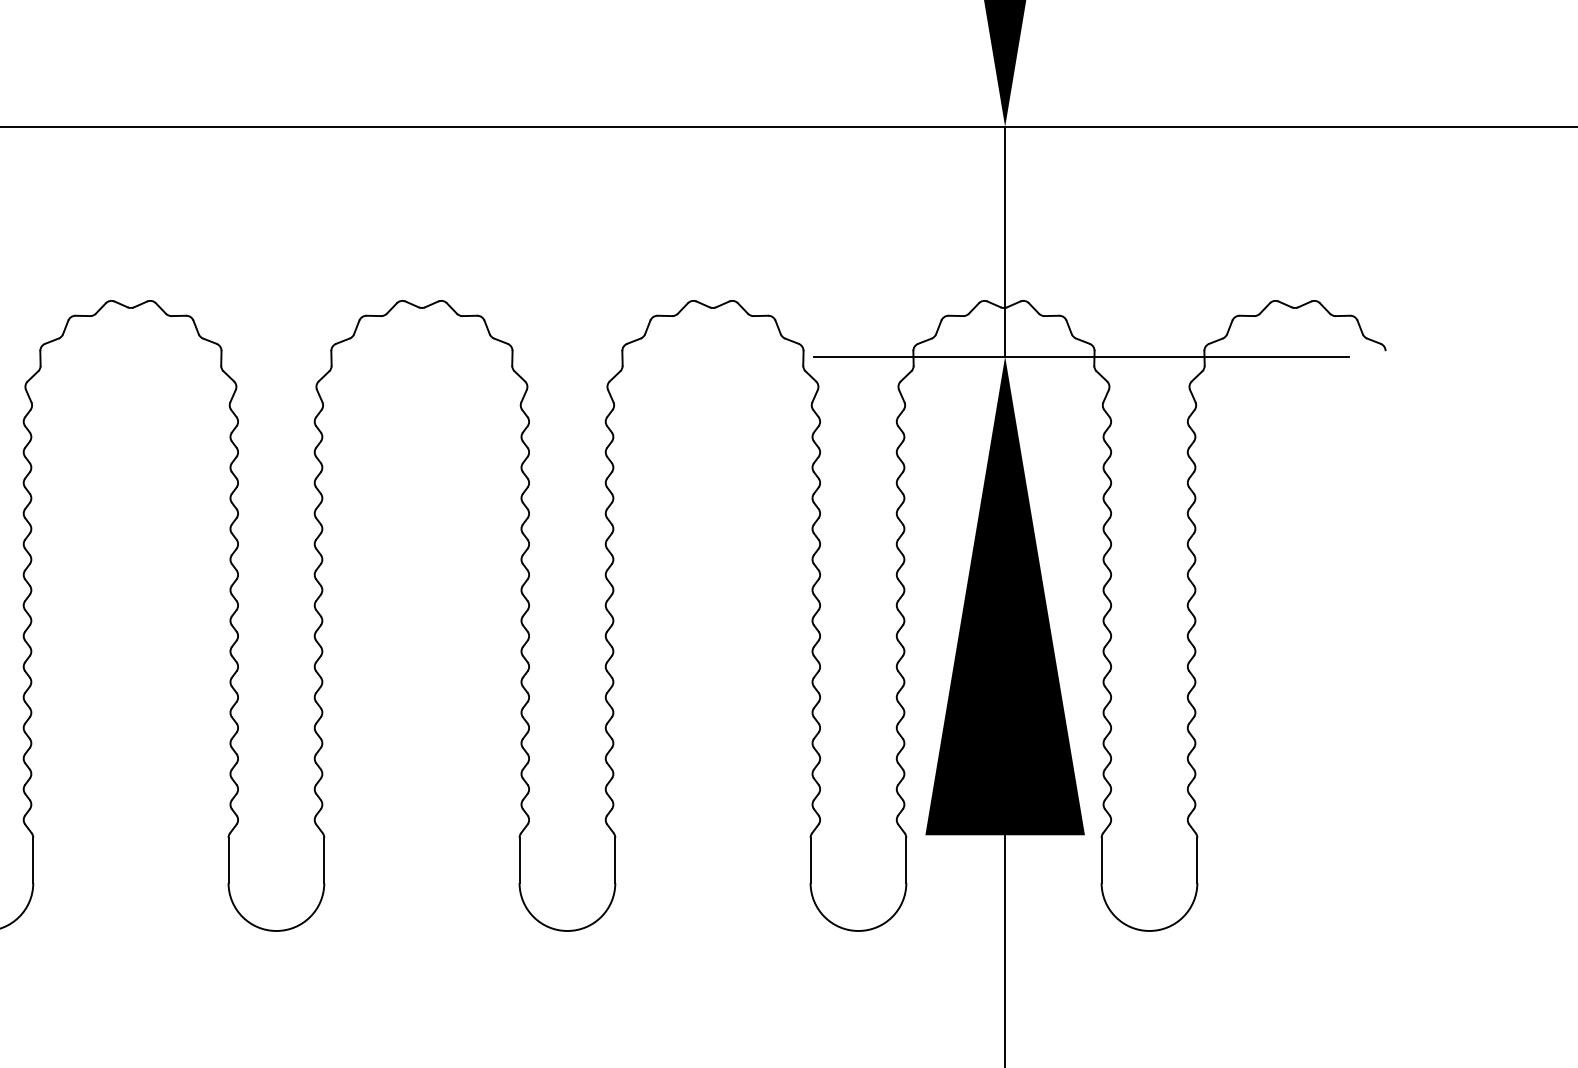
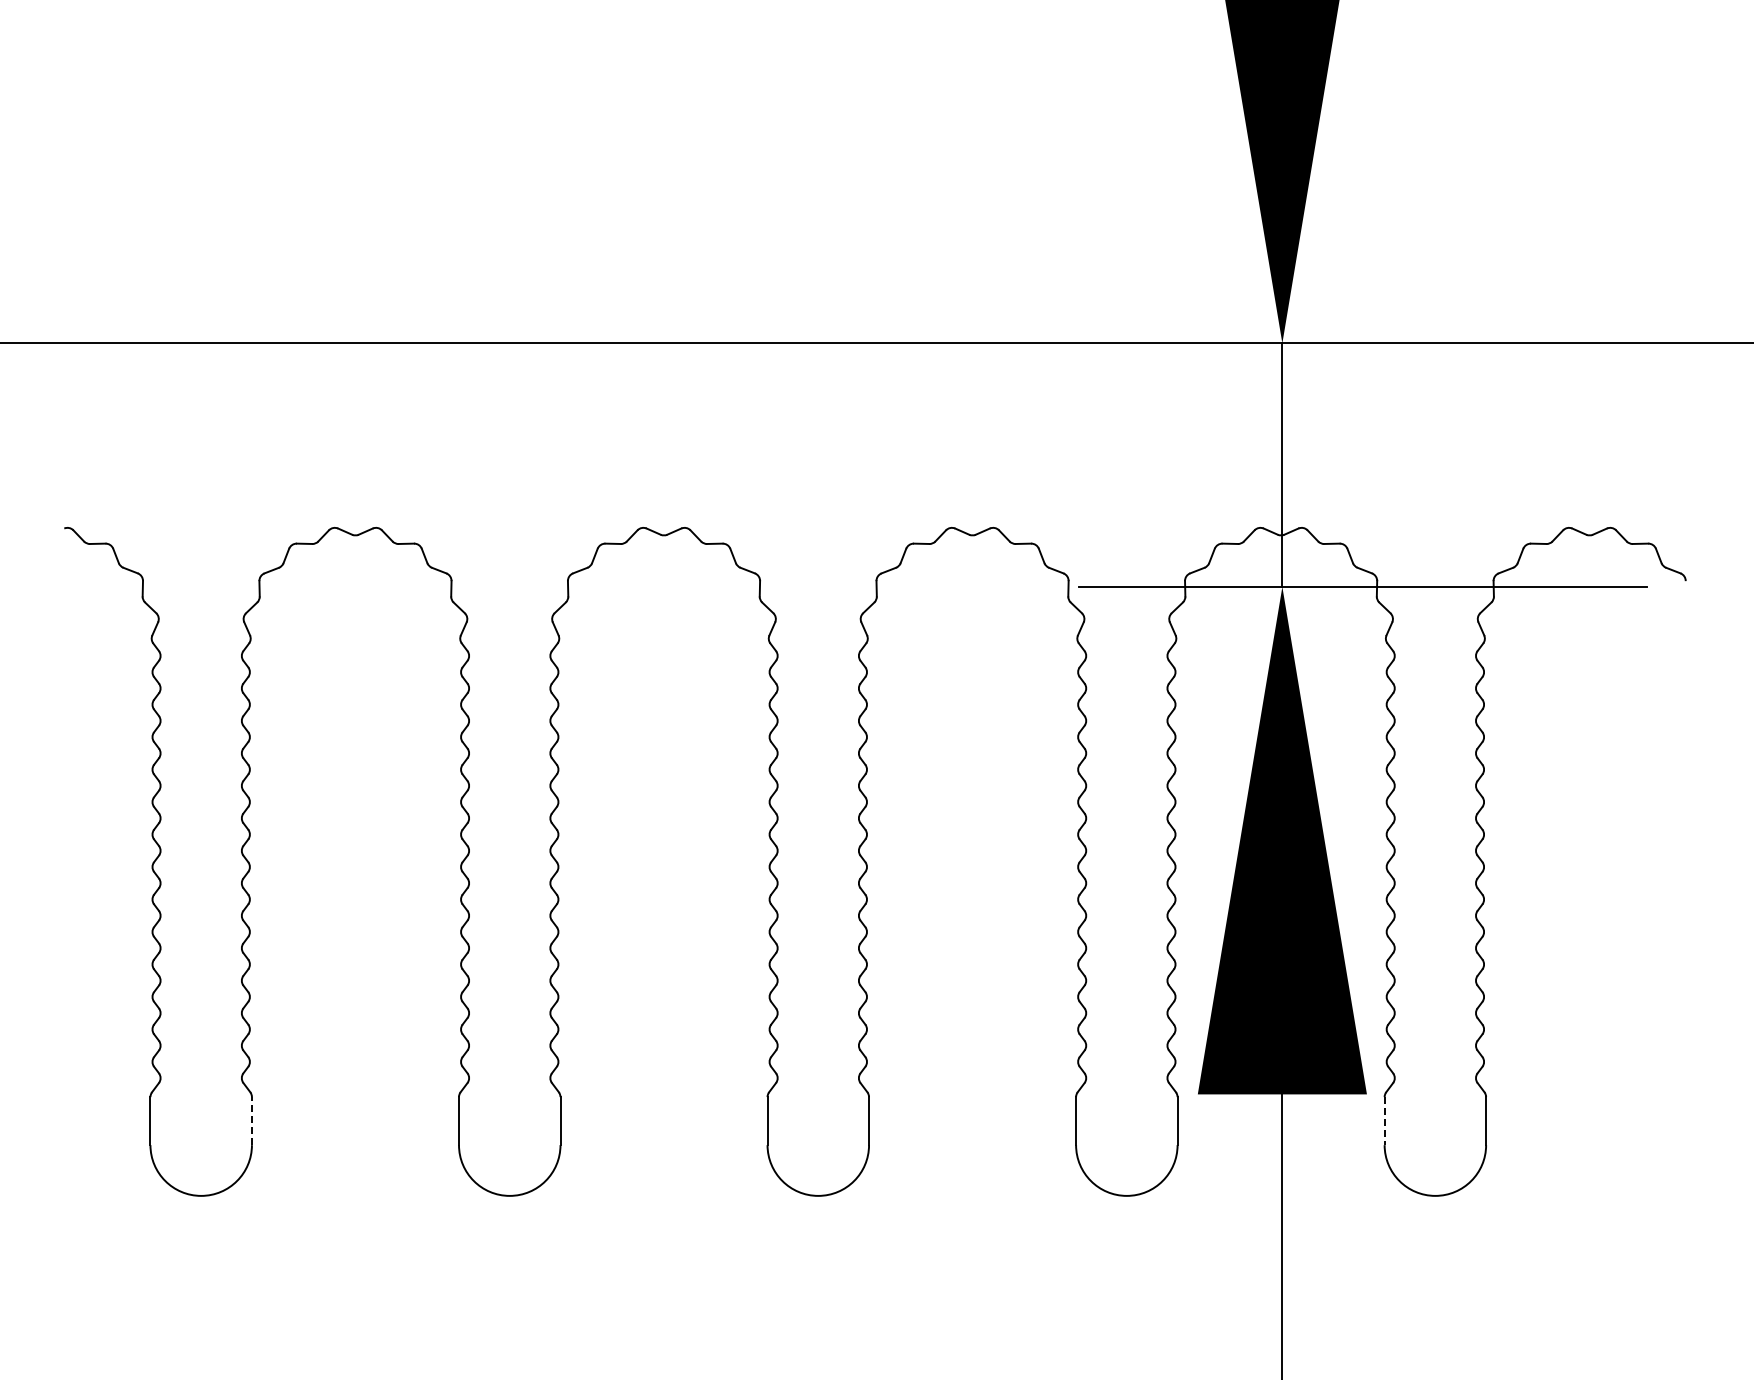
line: (32, 859) -> (251, 1120), solid -> dashed
line: (1101, 860) -> (1384, 1121), solid -> dashed

